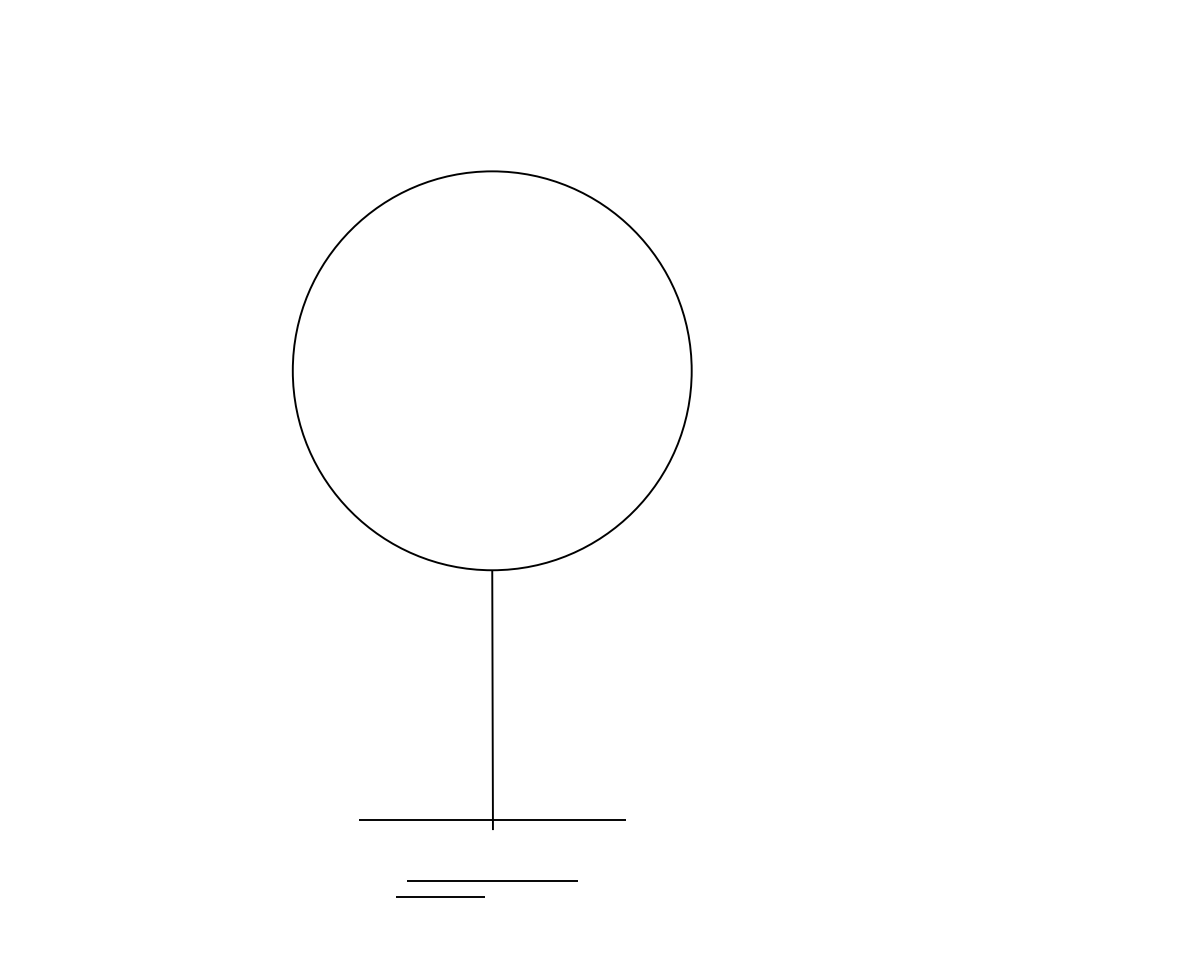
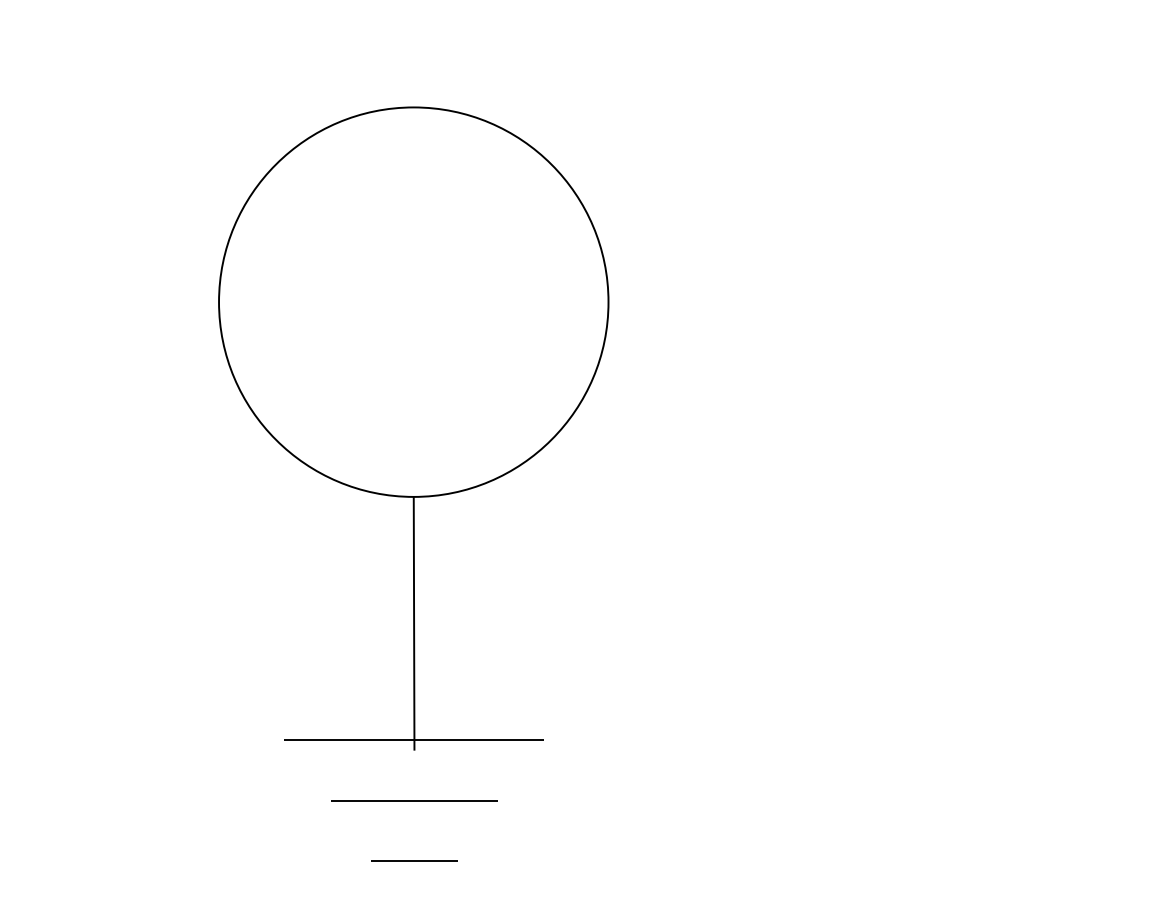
line: (440, 896) -> (414, 860), moved

